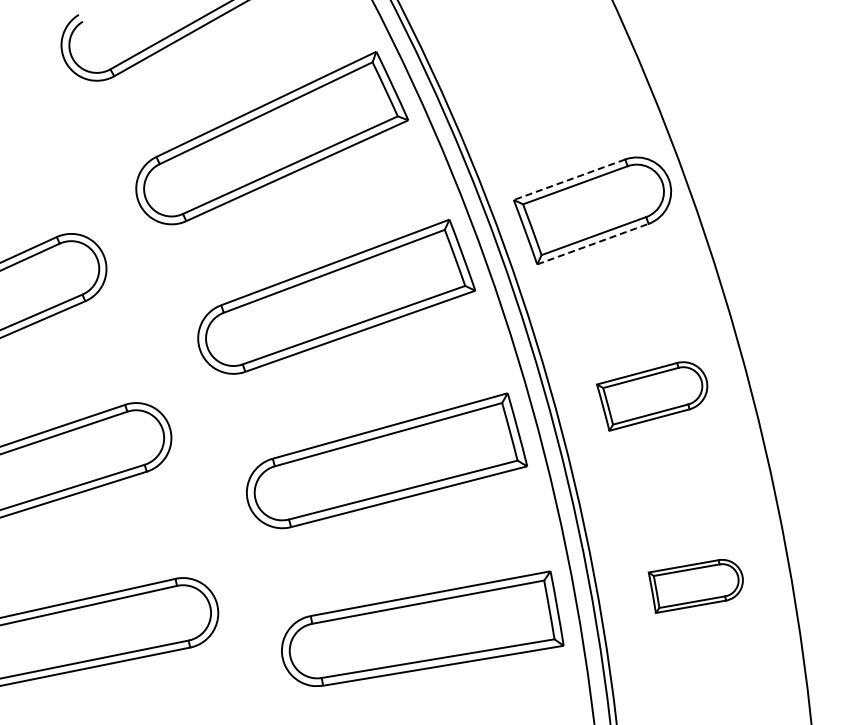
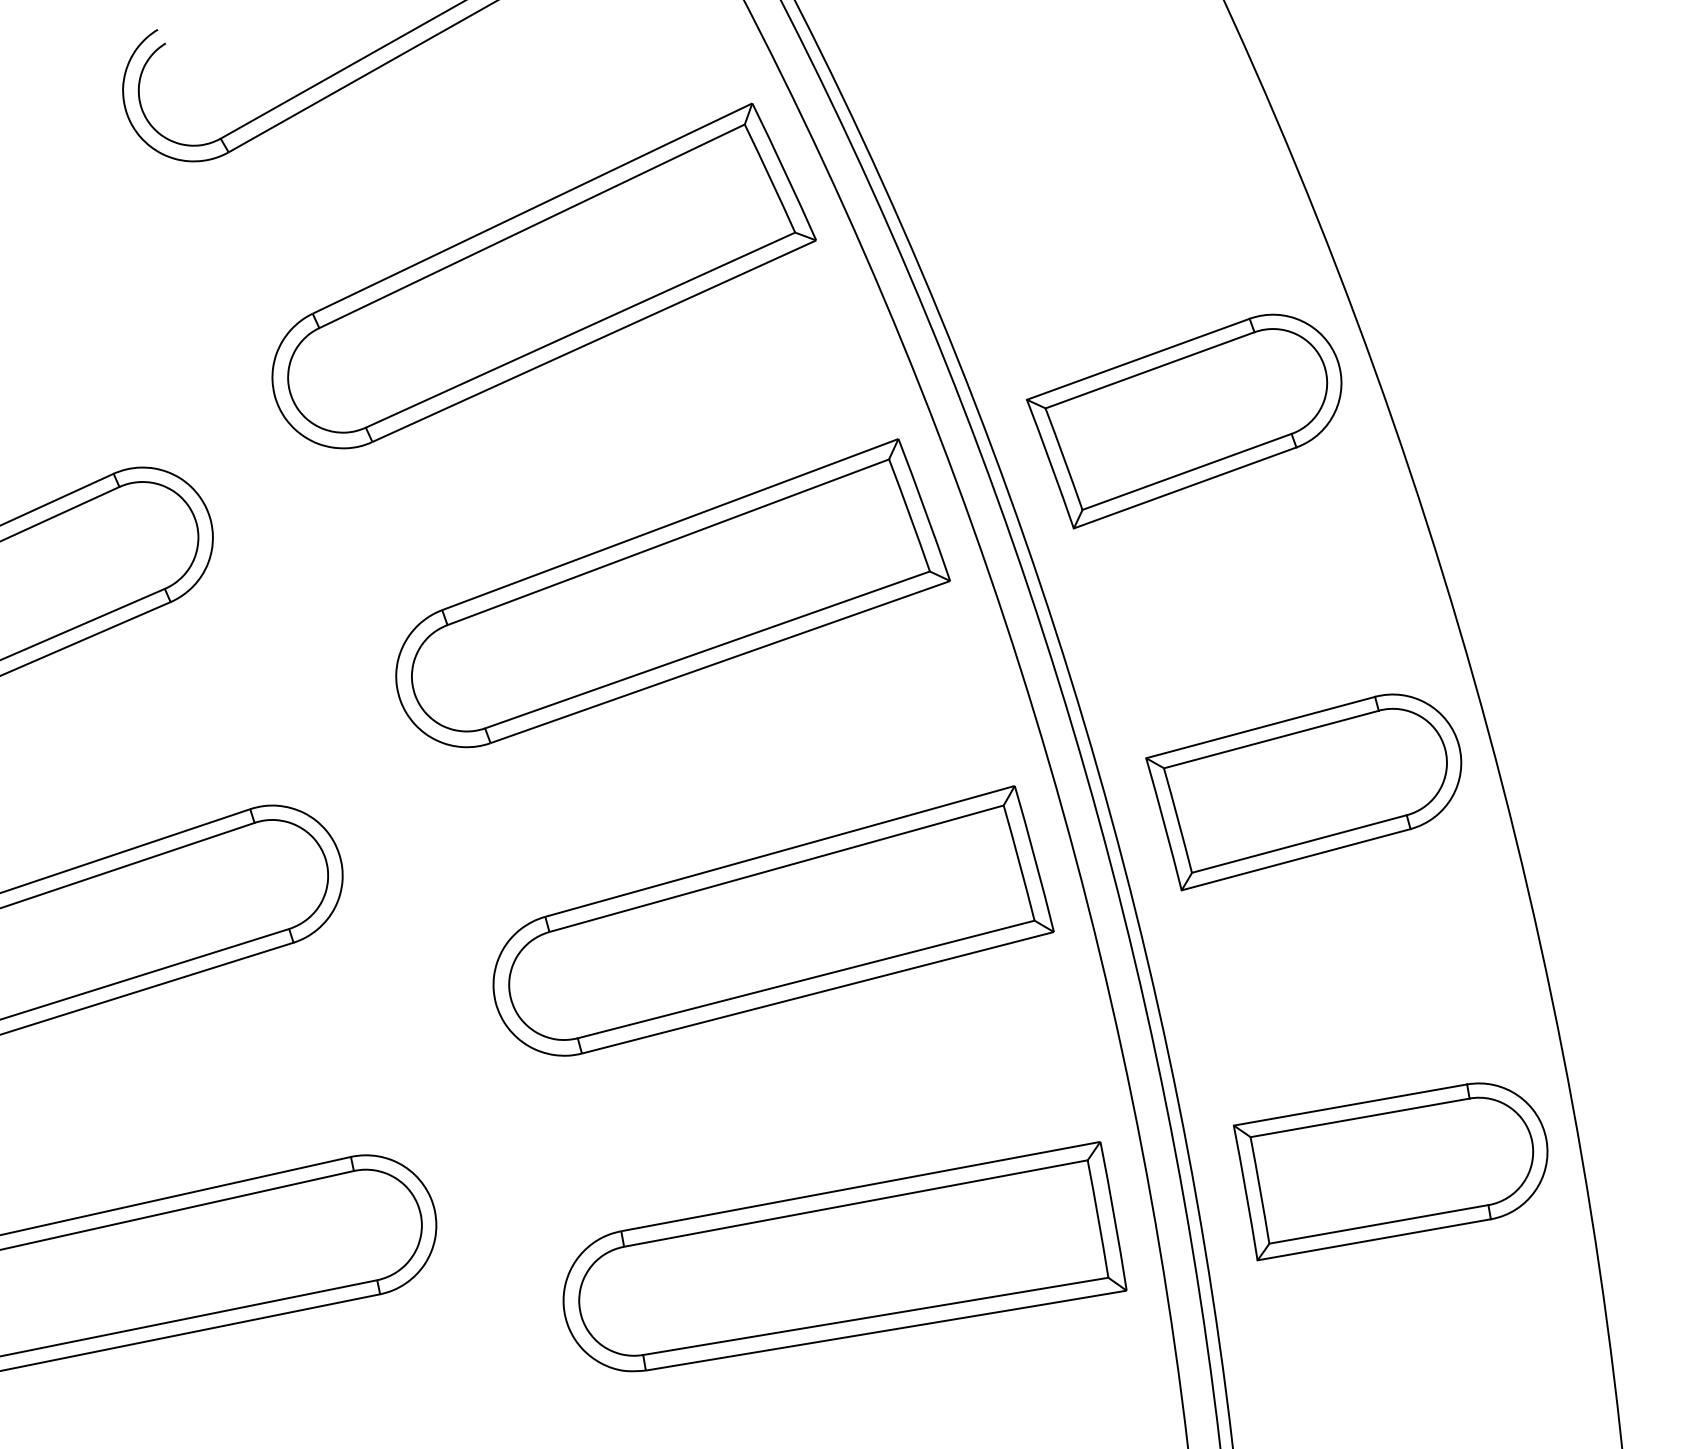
line: (569, 179) -> (1138, 358), dashed -> solid
line: (593, 243) -> (1186, 486), dashed -> solid
part: (651, 396) -> (1302, 792), size x1.43
part: (695, 586) -> (1390, 1172), size x1.67

